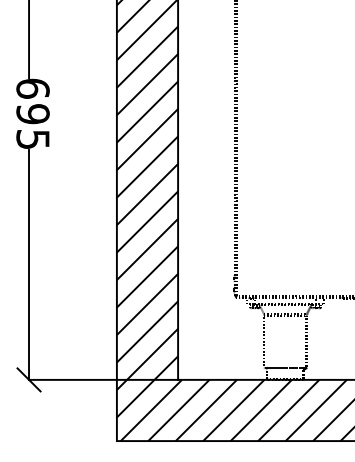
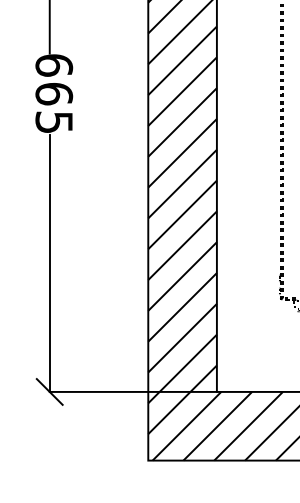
text: (32, 114) -> (53, 94), 695 -> 665

